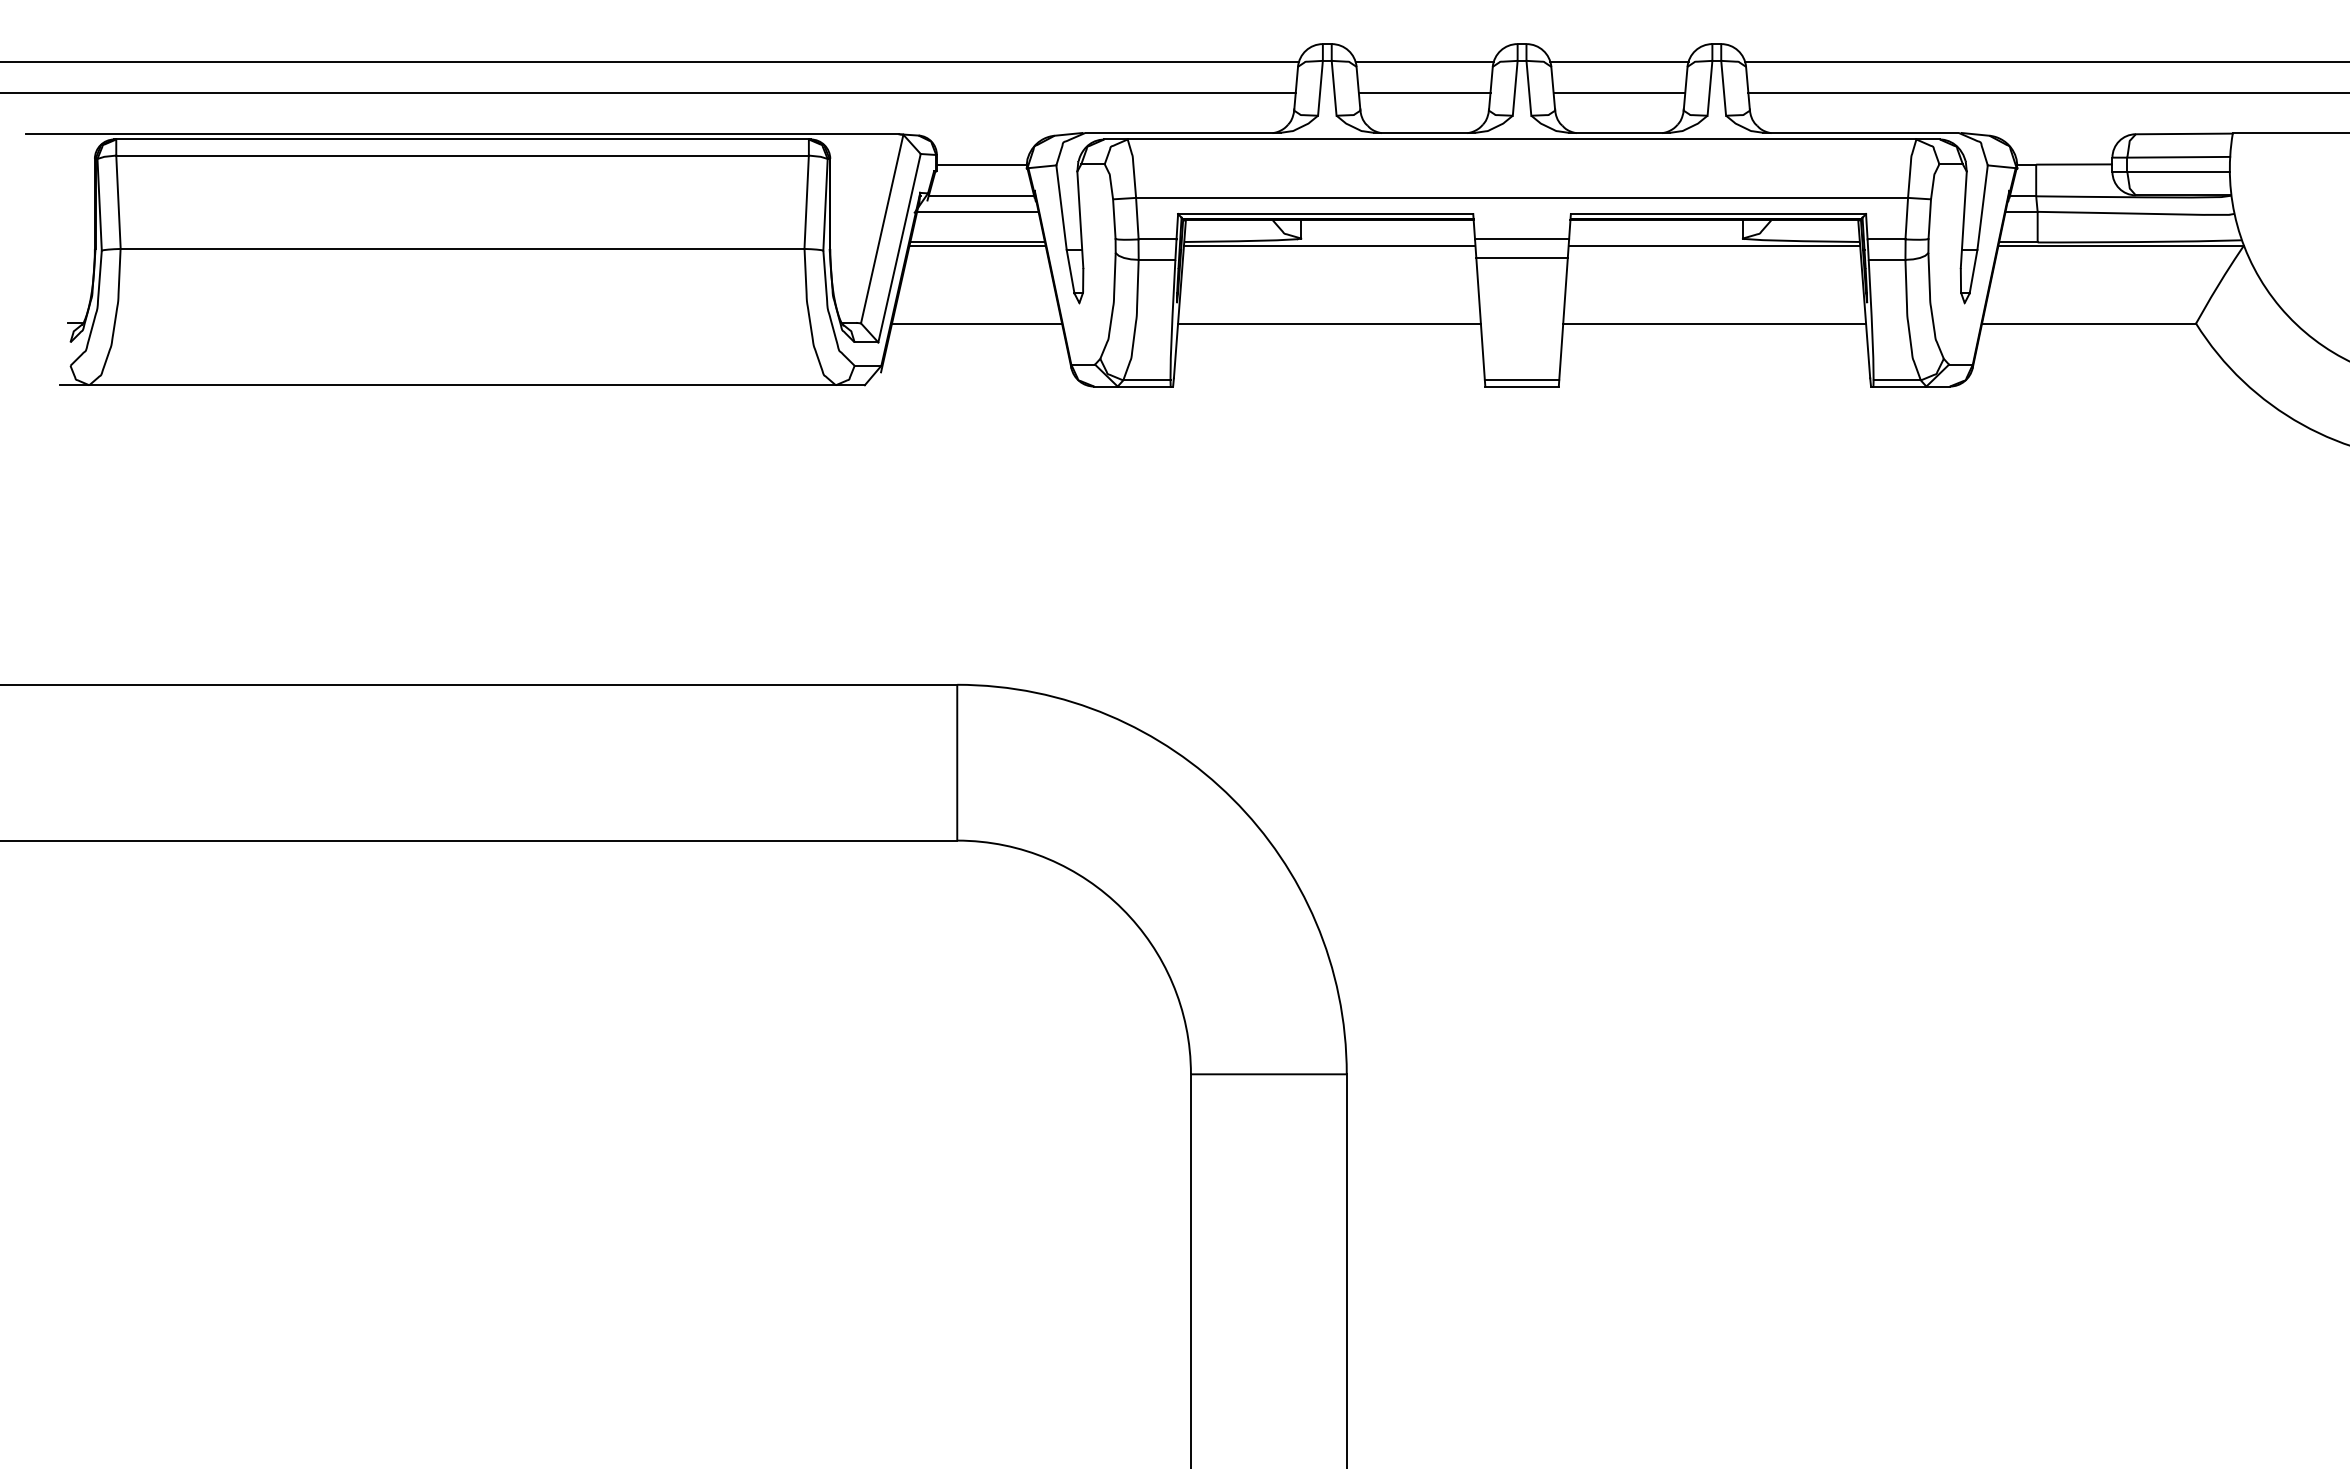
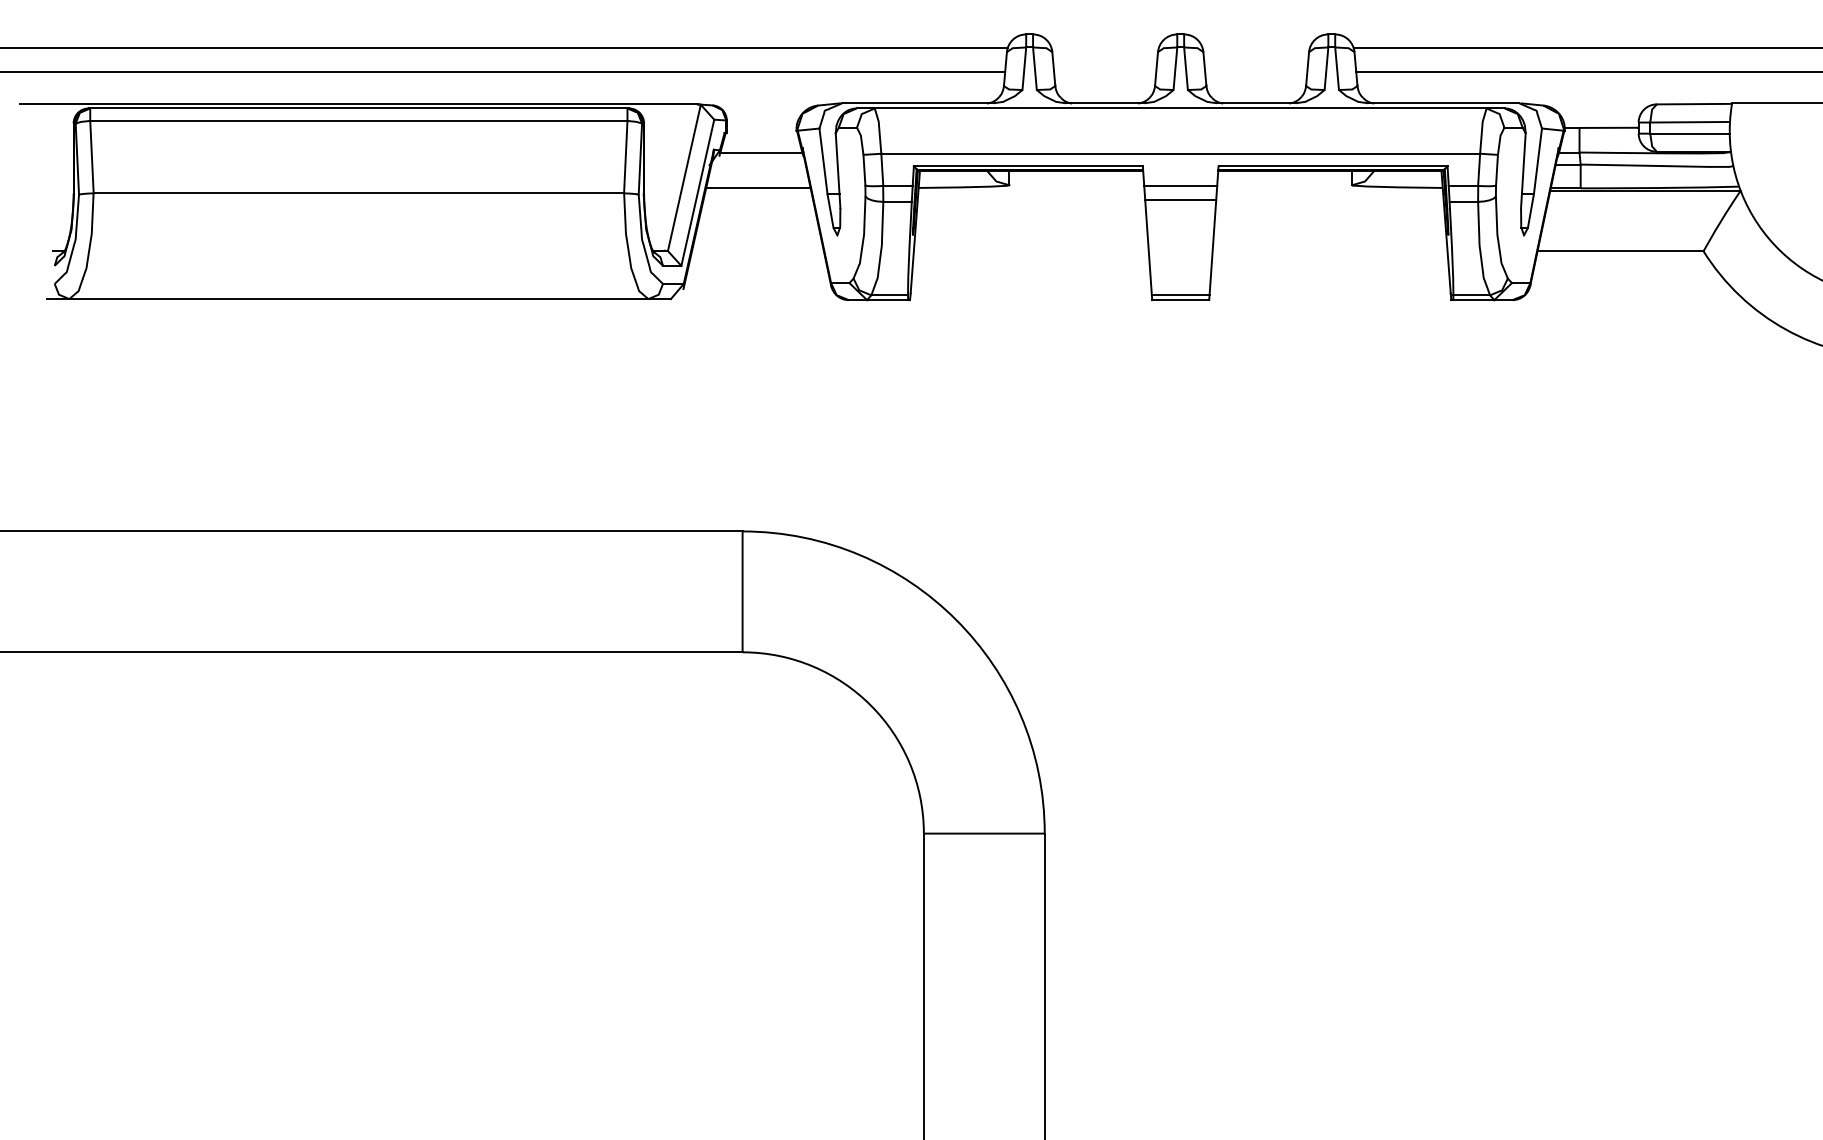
line: (1424, 61) -> (1105, 47), removed
line: (1619, 61) -> (1256, 47), removed
line: (1424, 92) -> (1105, 72), removed
line: (1619, 92) -> (1256, 72), removed
line: (981, 164) -> (761, 127), removed
line: (977, 211) -> (758, 164), removed
line: (977, 245) -> (758, 190), removed
line: (1329, 245) -> (1031, 190), removed
line: (1714, 245) -> (1329, 190), removed
line: (976, 323) -> (757, 251), removed
line: (1328, 323) -> (1030, 251), removed
line: (1714, 323) -> (1329, 251), removed

